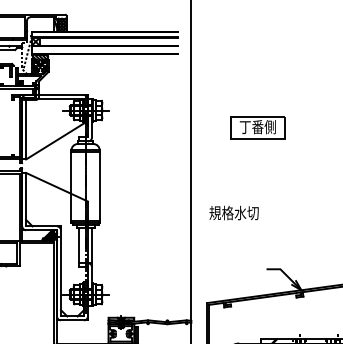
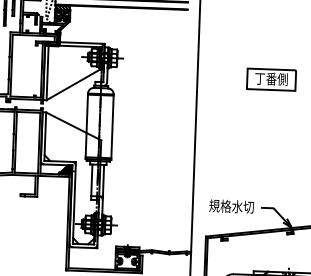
part: (257, 127) -> (271, 79), moved
text: (233, 212) -> (231, 206), moved

